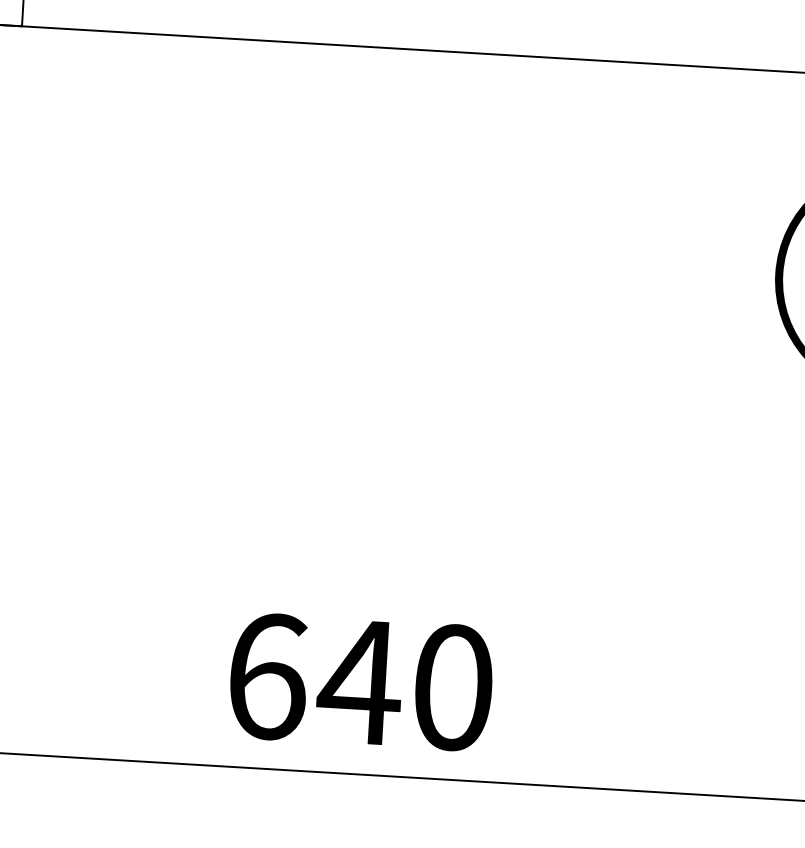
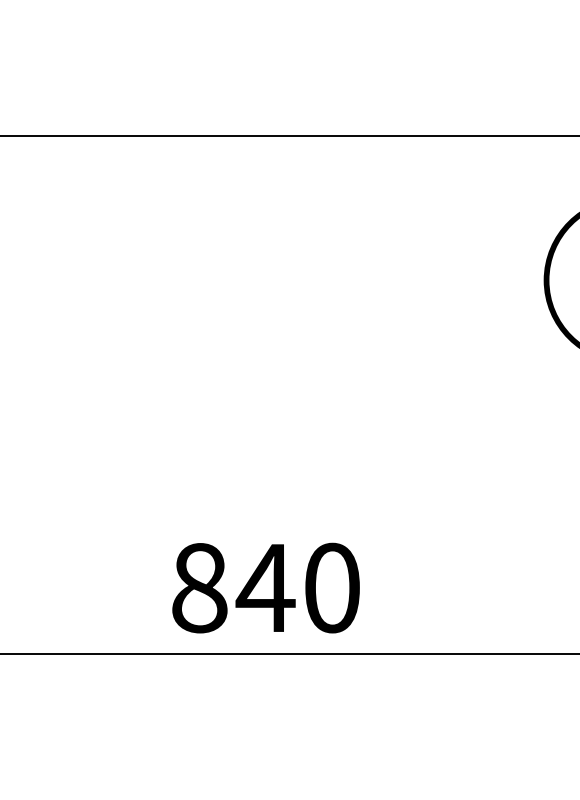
text: (267, 675) -> (199, 587), 640 -> 840

